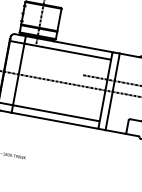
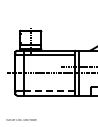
line: (56, 113) -> (49, 91), solid -> dashed

